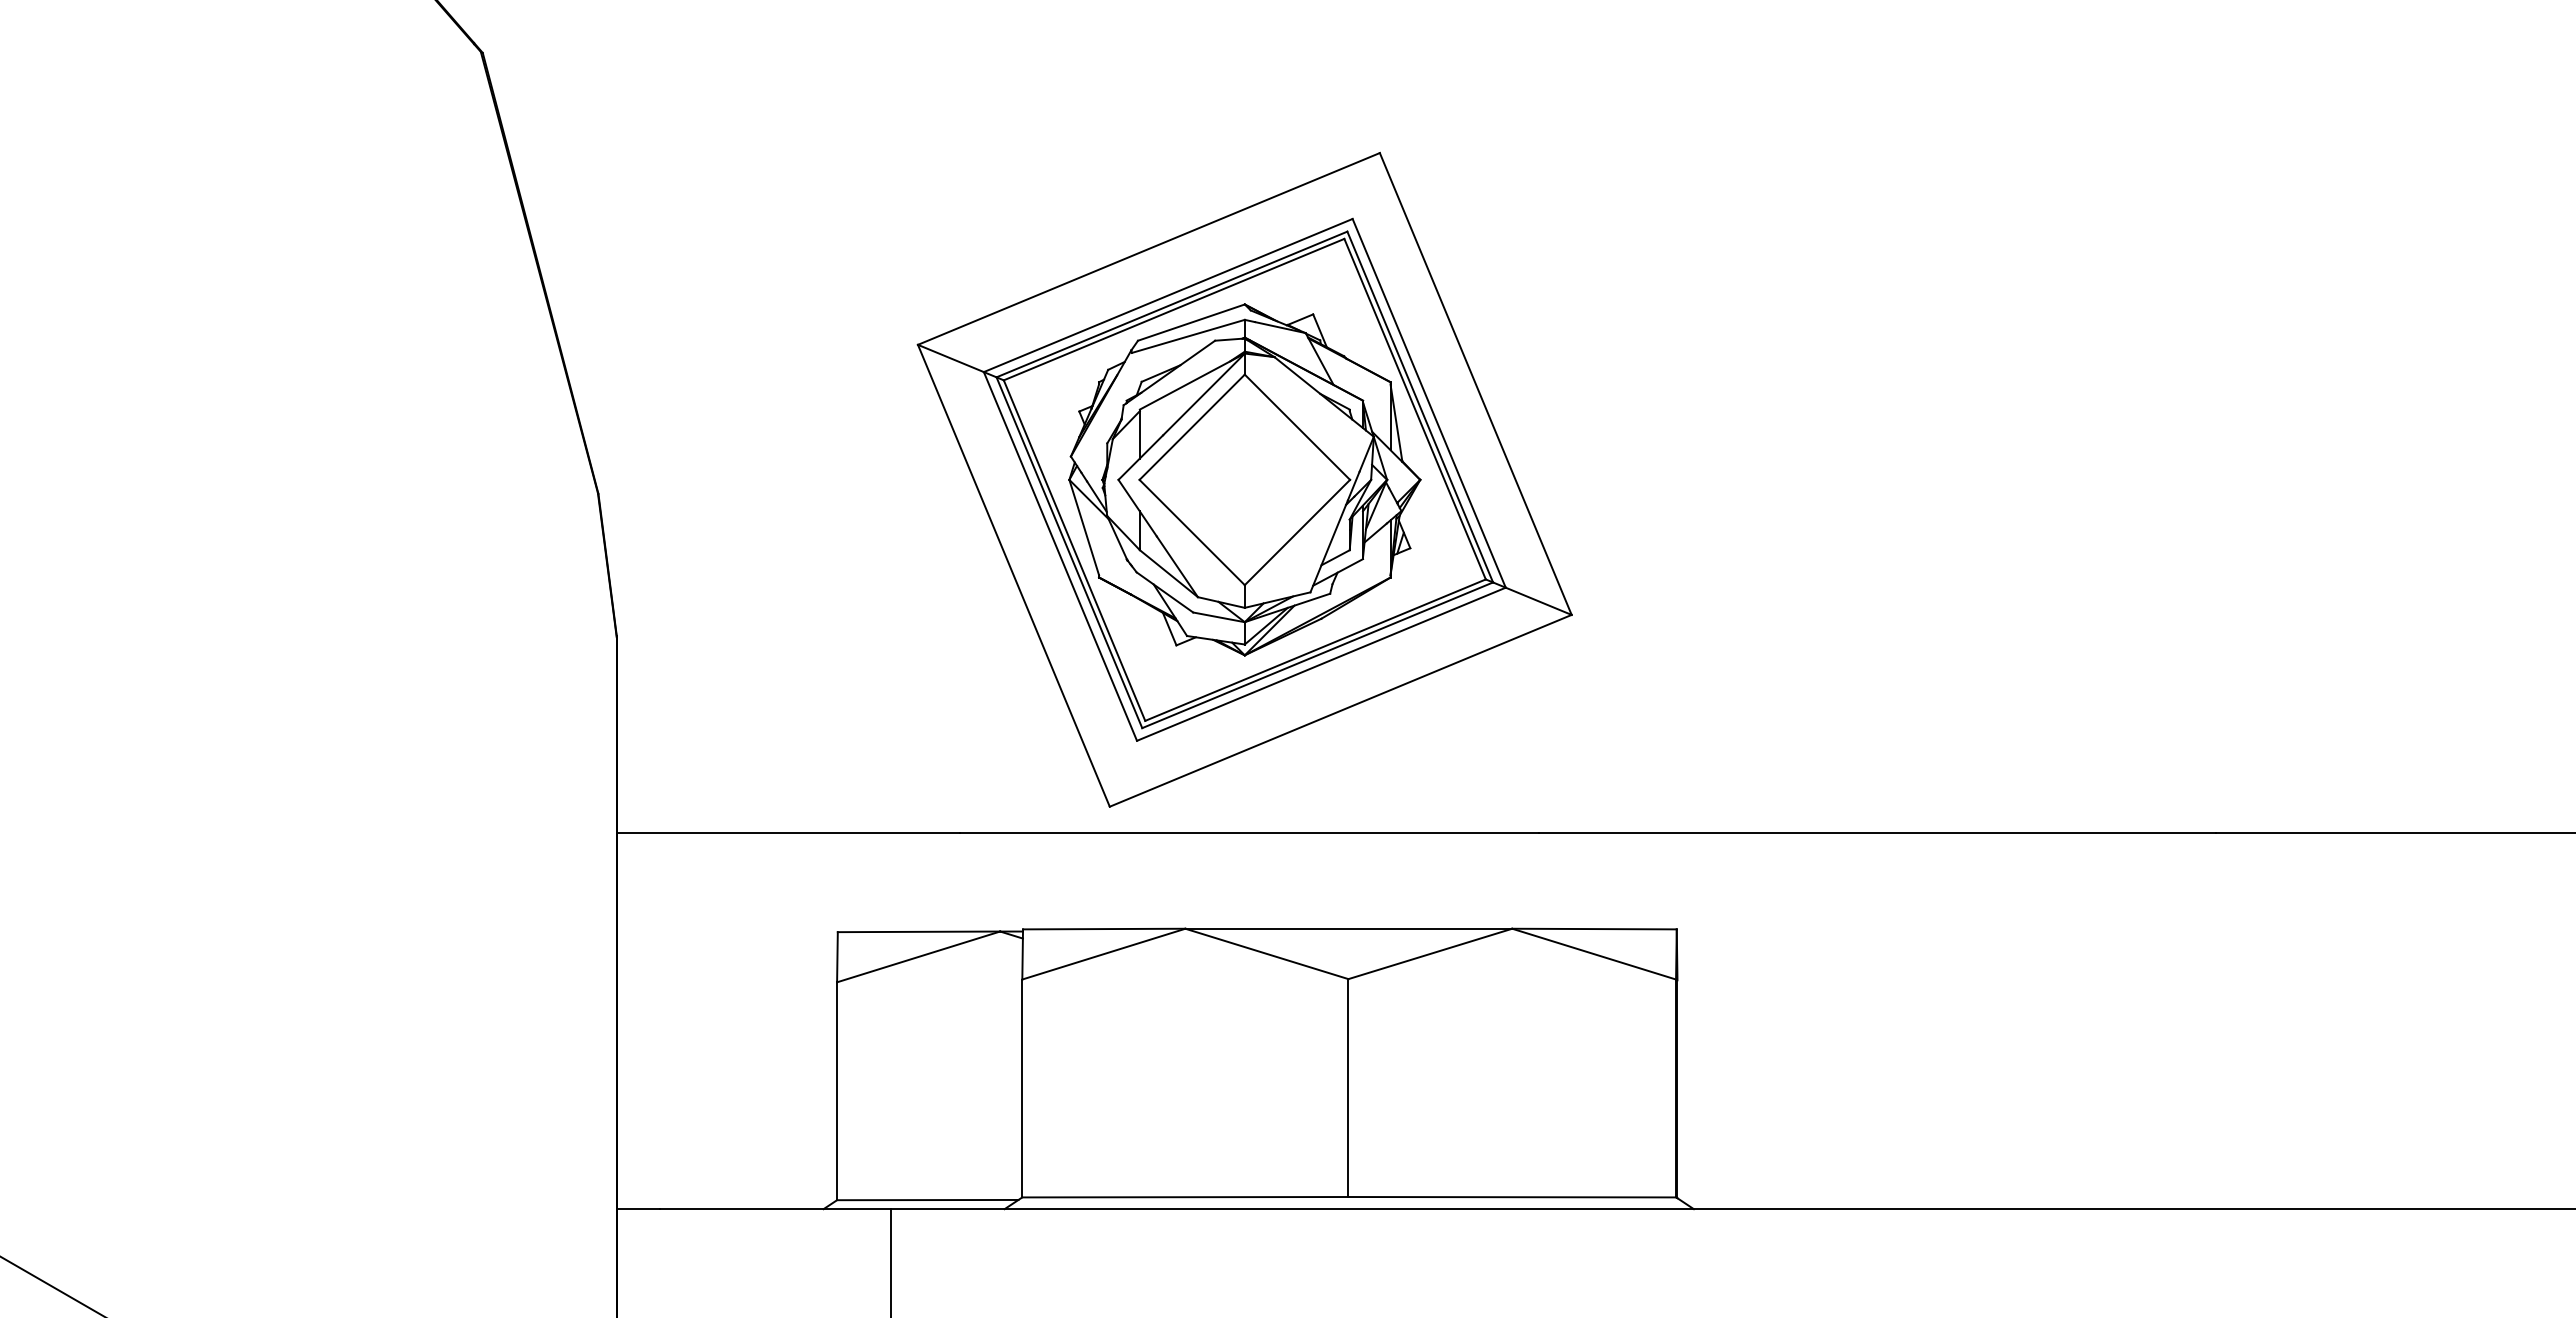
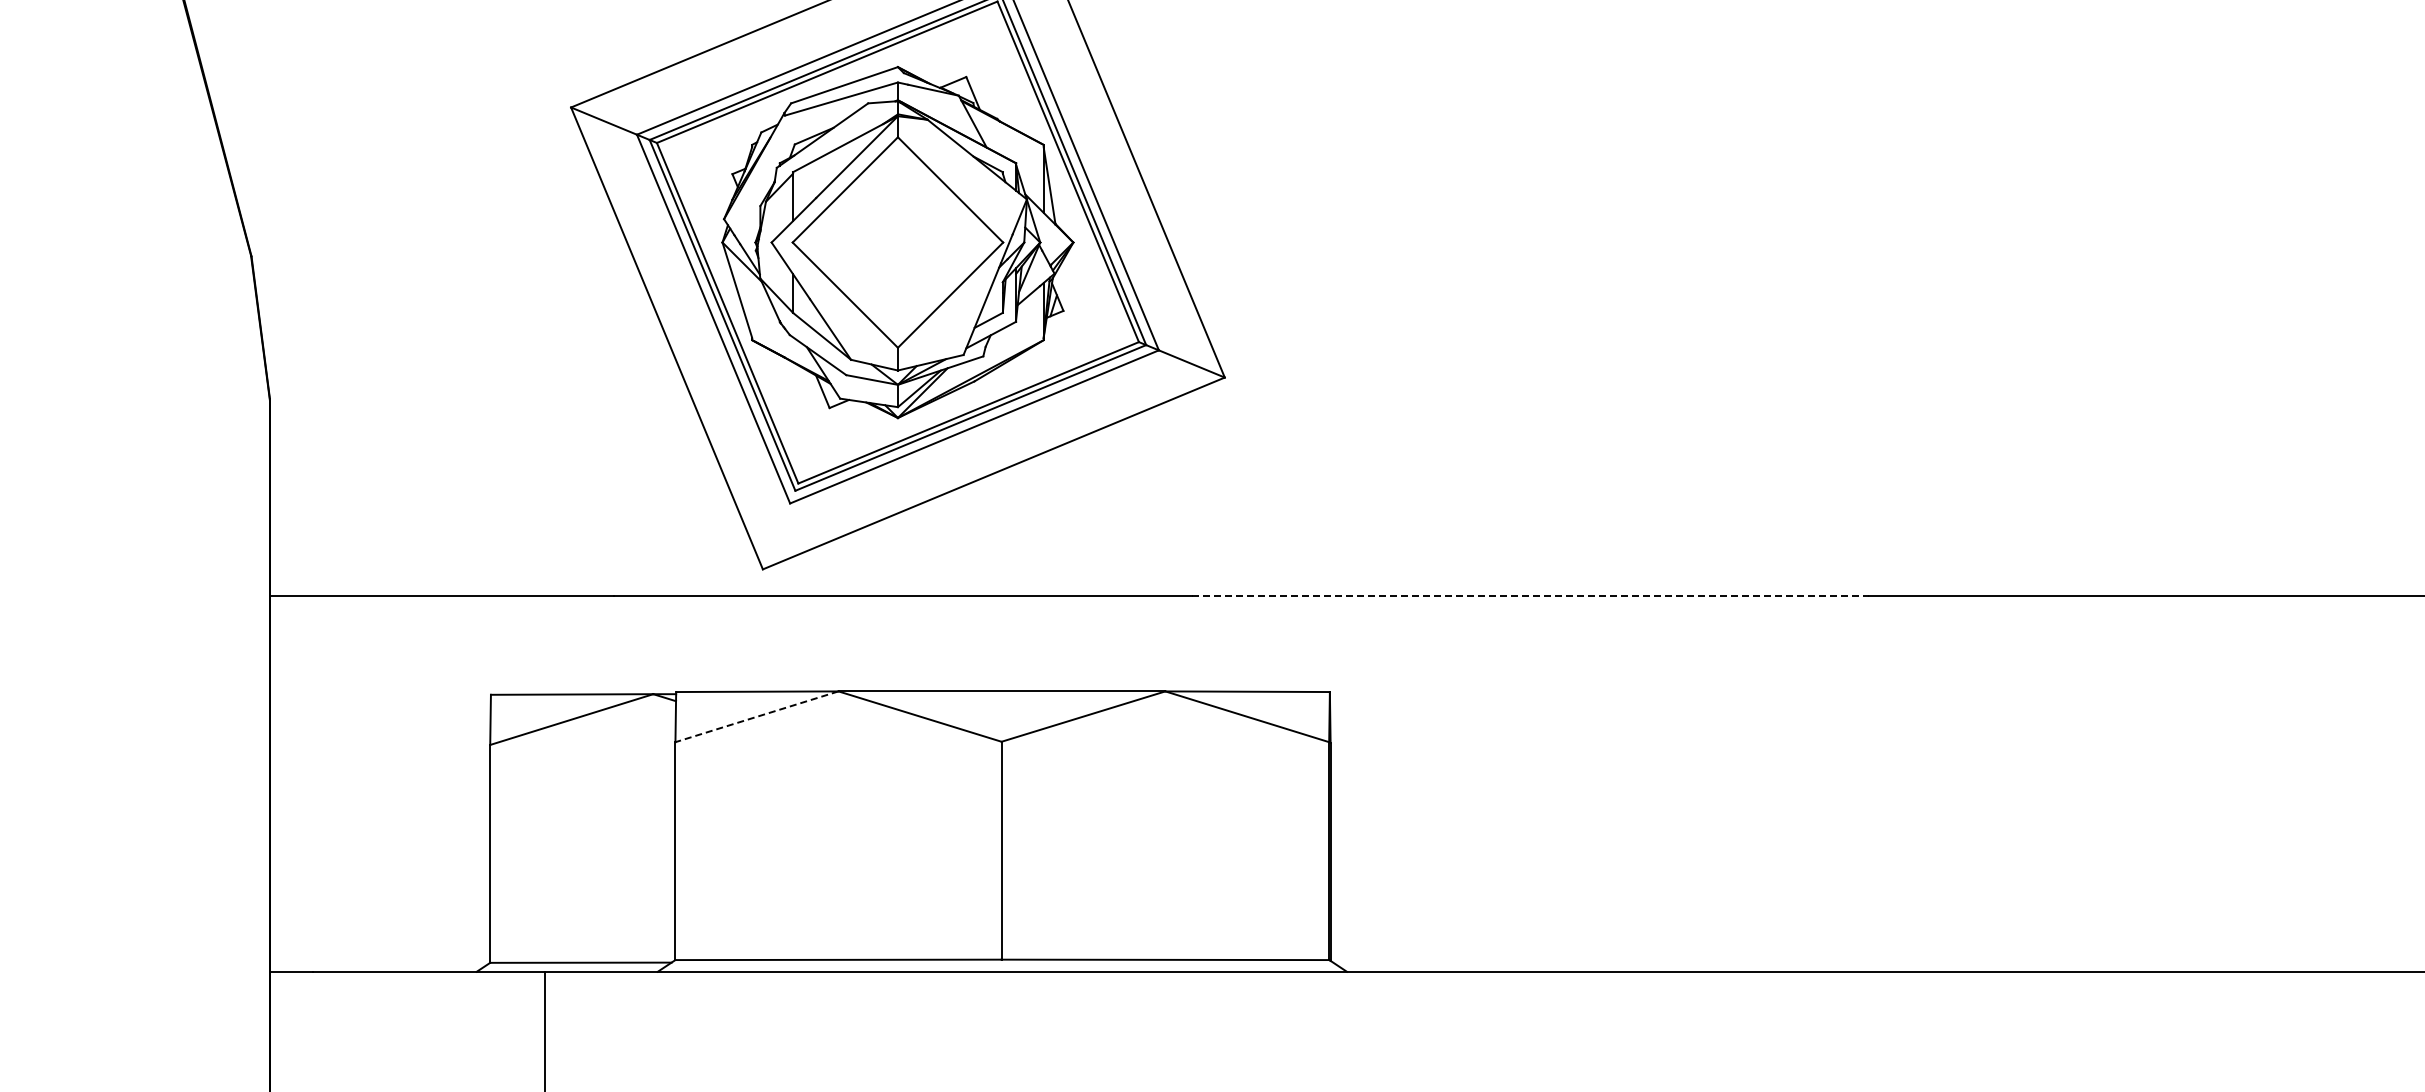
line: (1877, 833) -> (1530, 596), solid -> dashed
line: (1103, 954) -> (756, 717), solid -> dashed

